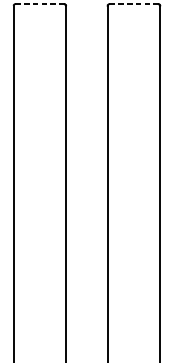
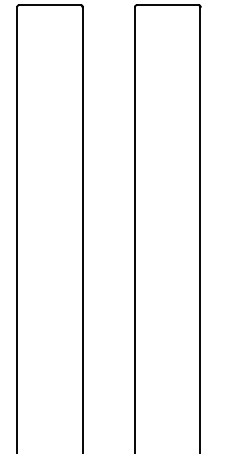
line: (39, 4) -> (49, 5), dashed -> solid
line: (133, 4) -> (167, 5), dashed -> solid

